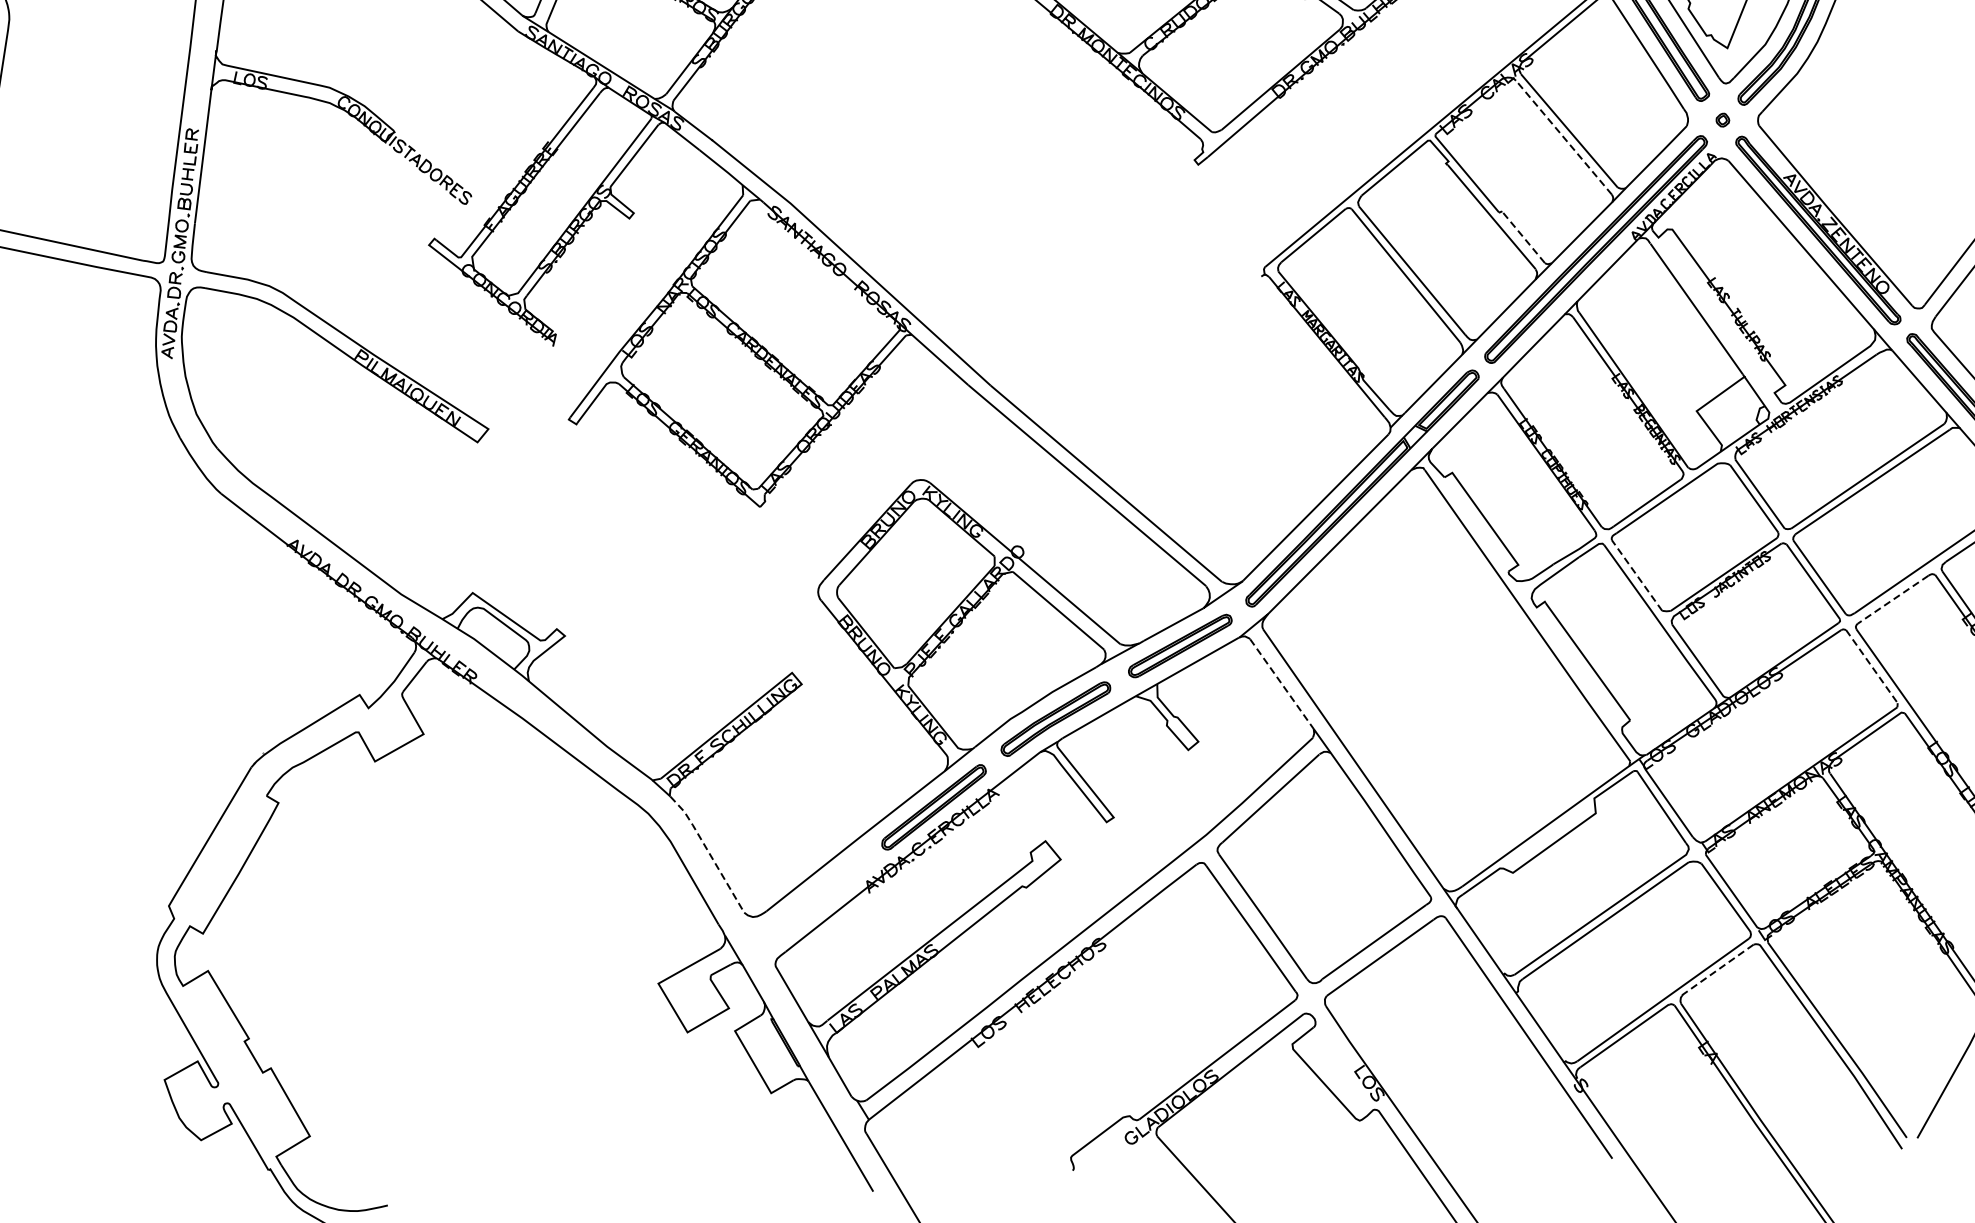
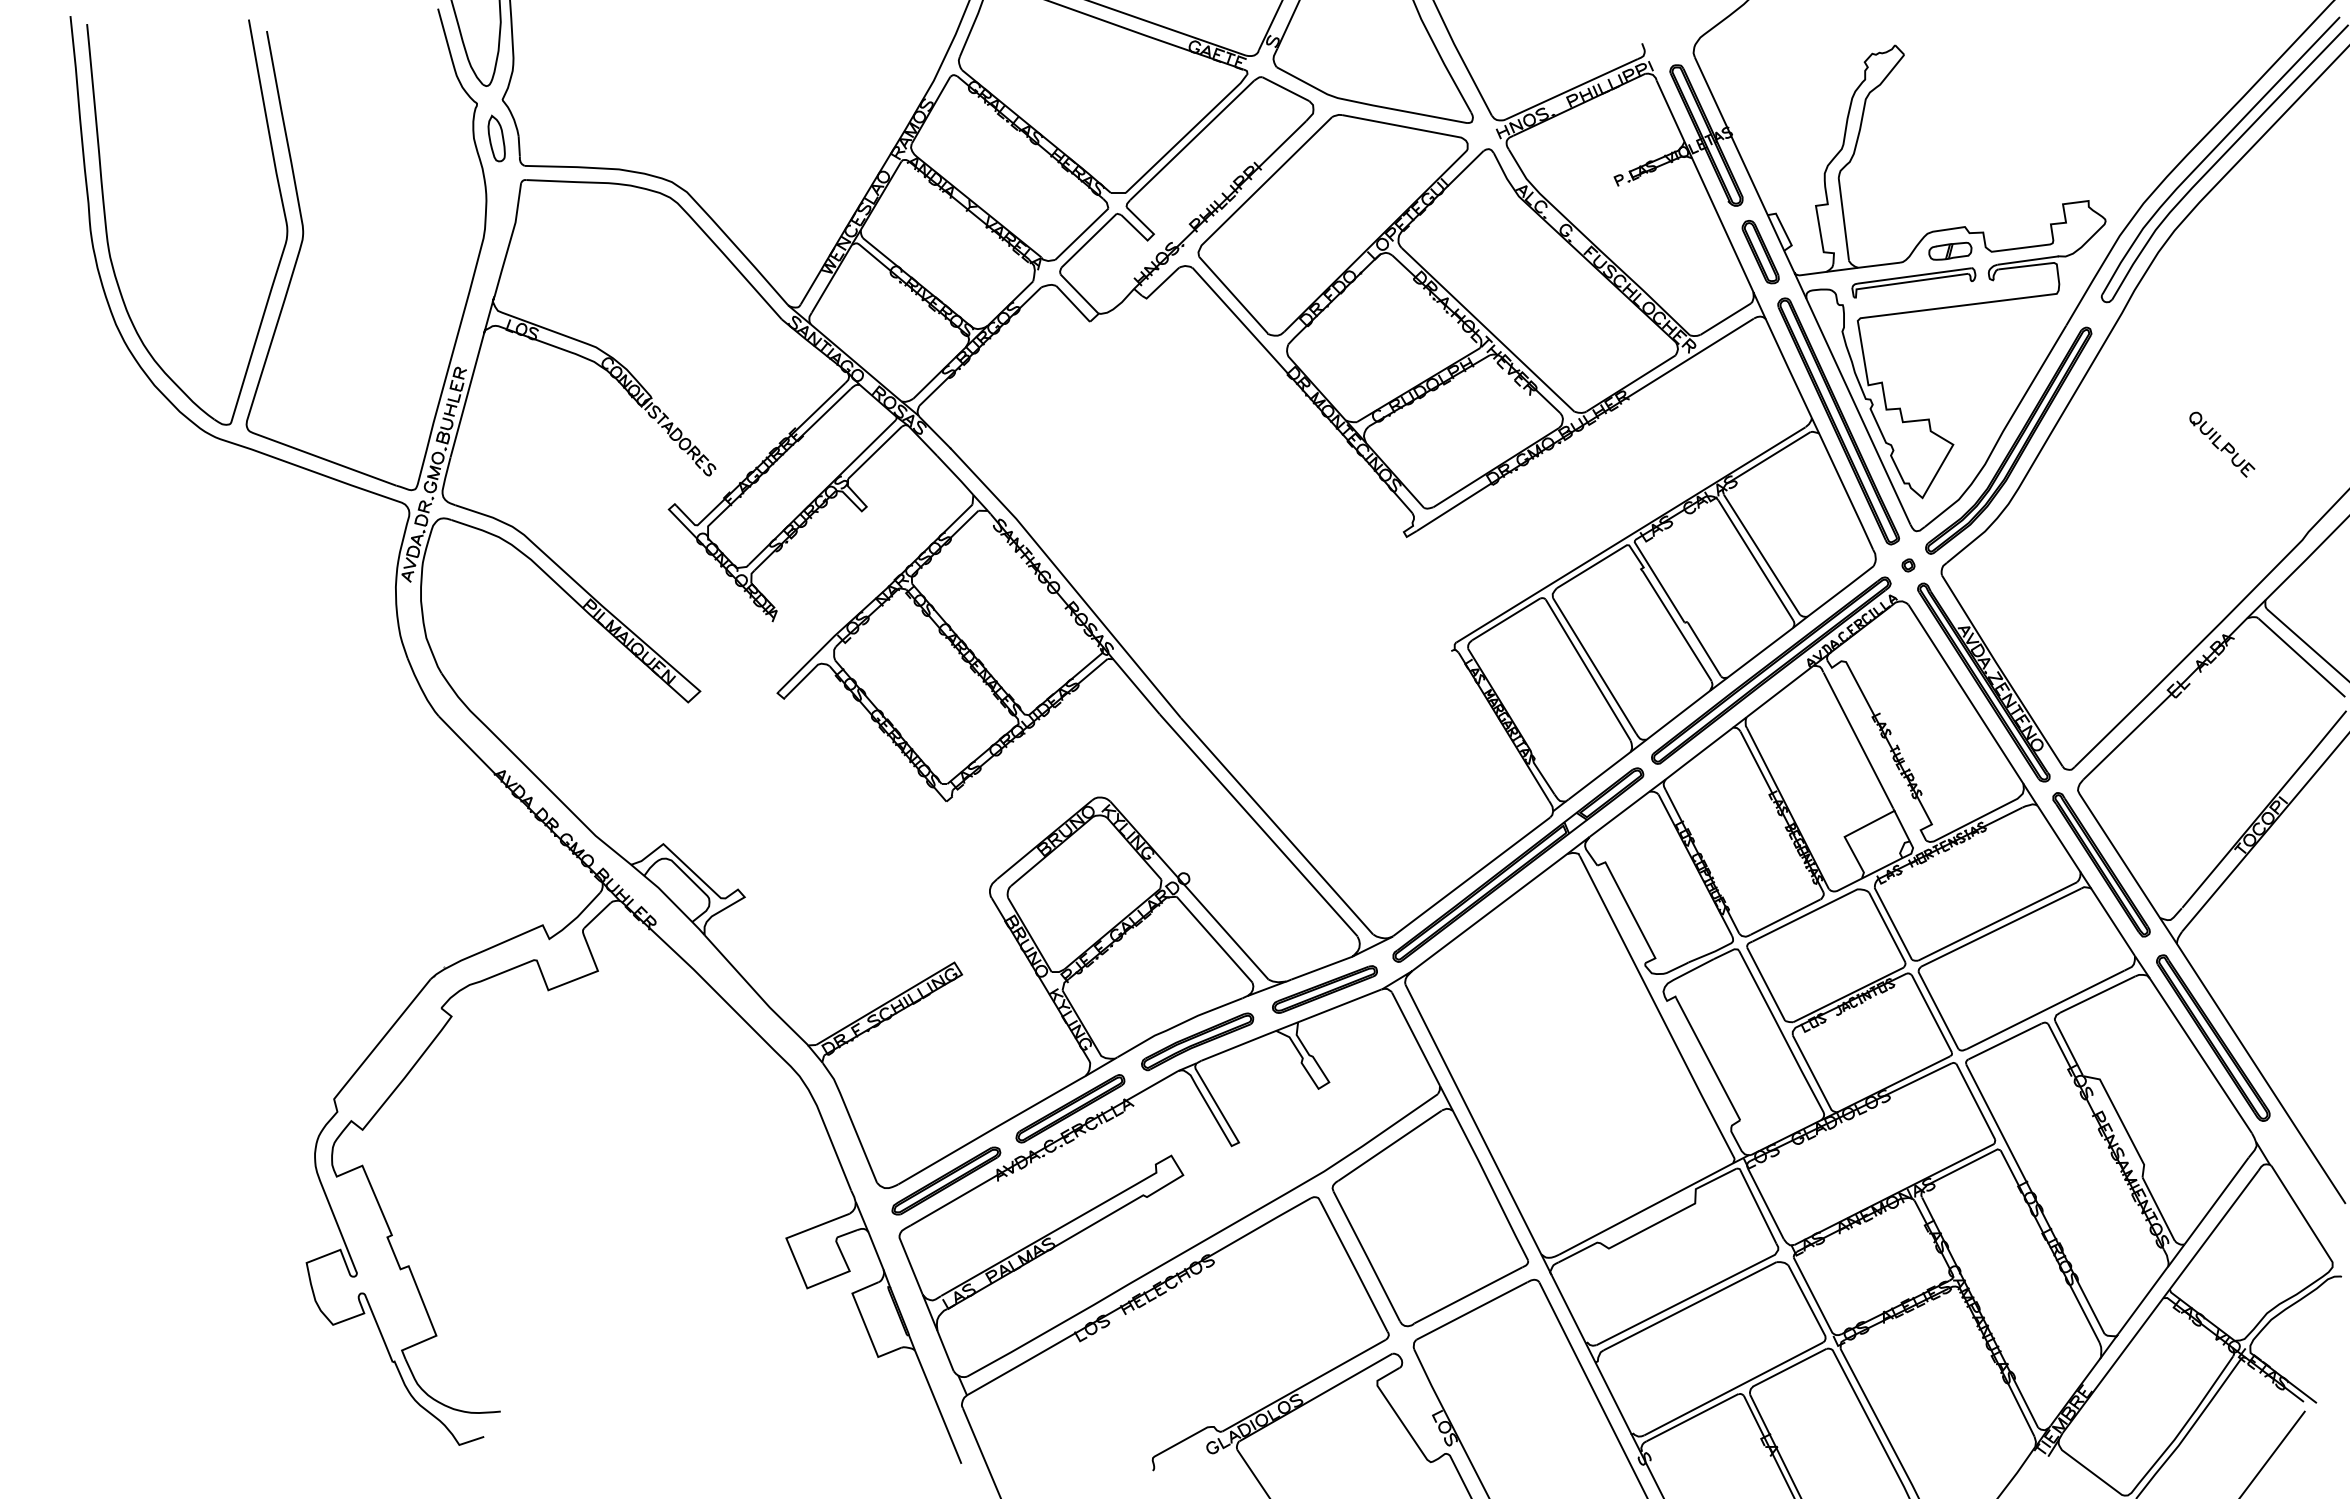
line: (1563, 137) -> (1755, 560), dashed -> solid
line: (1523, 237) -> (1704, 649), dashed -> solid
line: (1636, 574) -> (1765, 983), dashed -> solid
line: (1892, 599) -> (2004, 1041), dashed -> solid
line: (1871, 666) -> (1975, 1101), dashed -> solid
line: (1282, 684) -> (1416, 1039), dashed -> solid
line: (708, 851) -> (851, 1120), dashed -> solid
part: (815, 900) -> (946, 1180), added
line: (1717, 969) -> (1789, 1367), dashed -> solid

